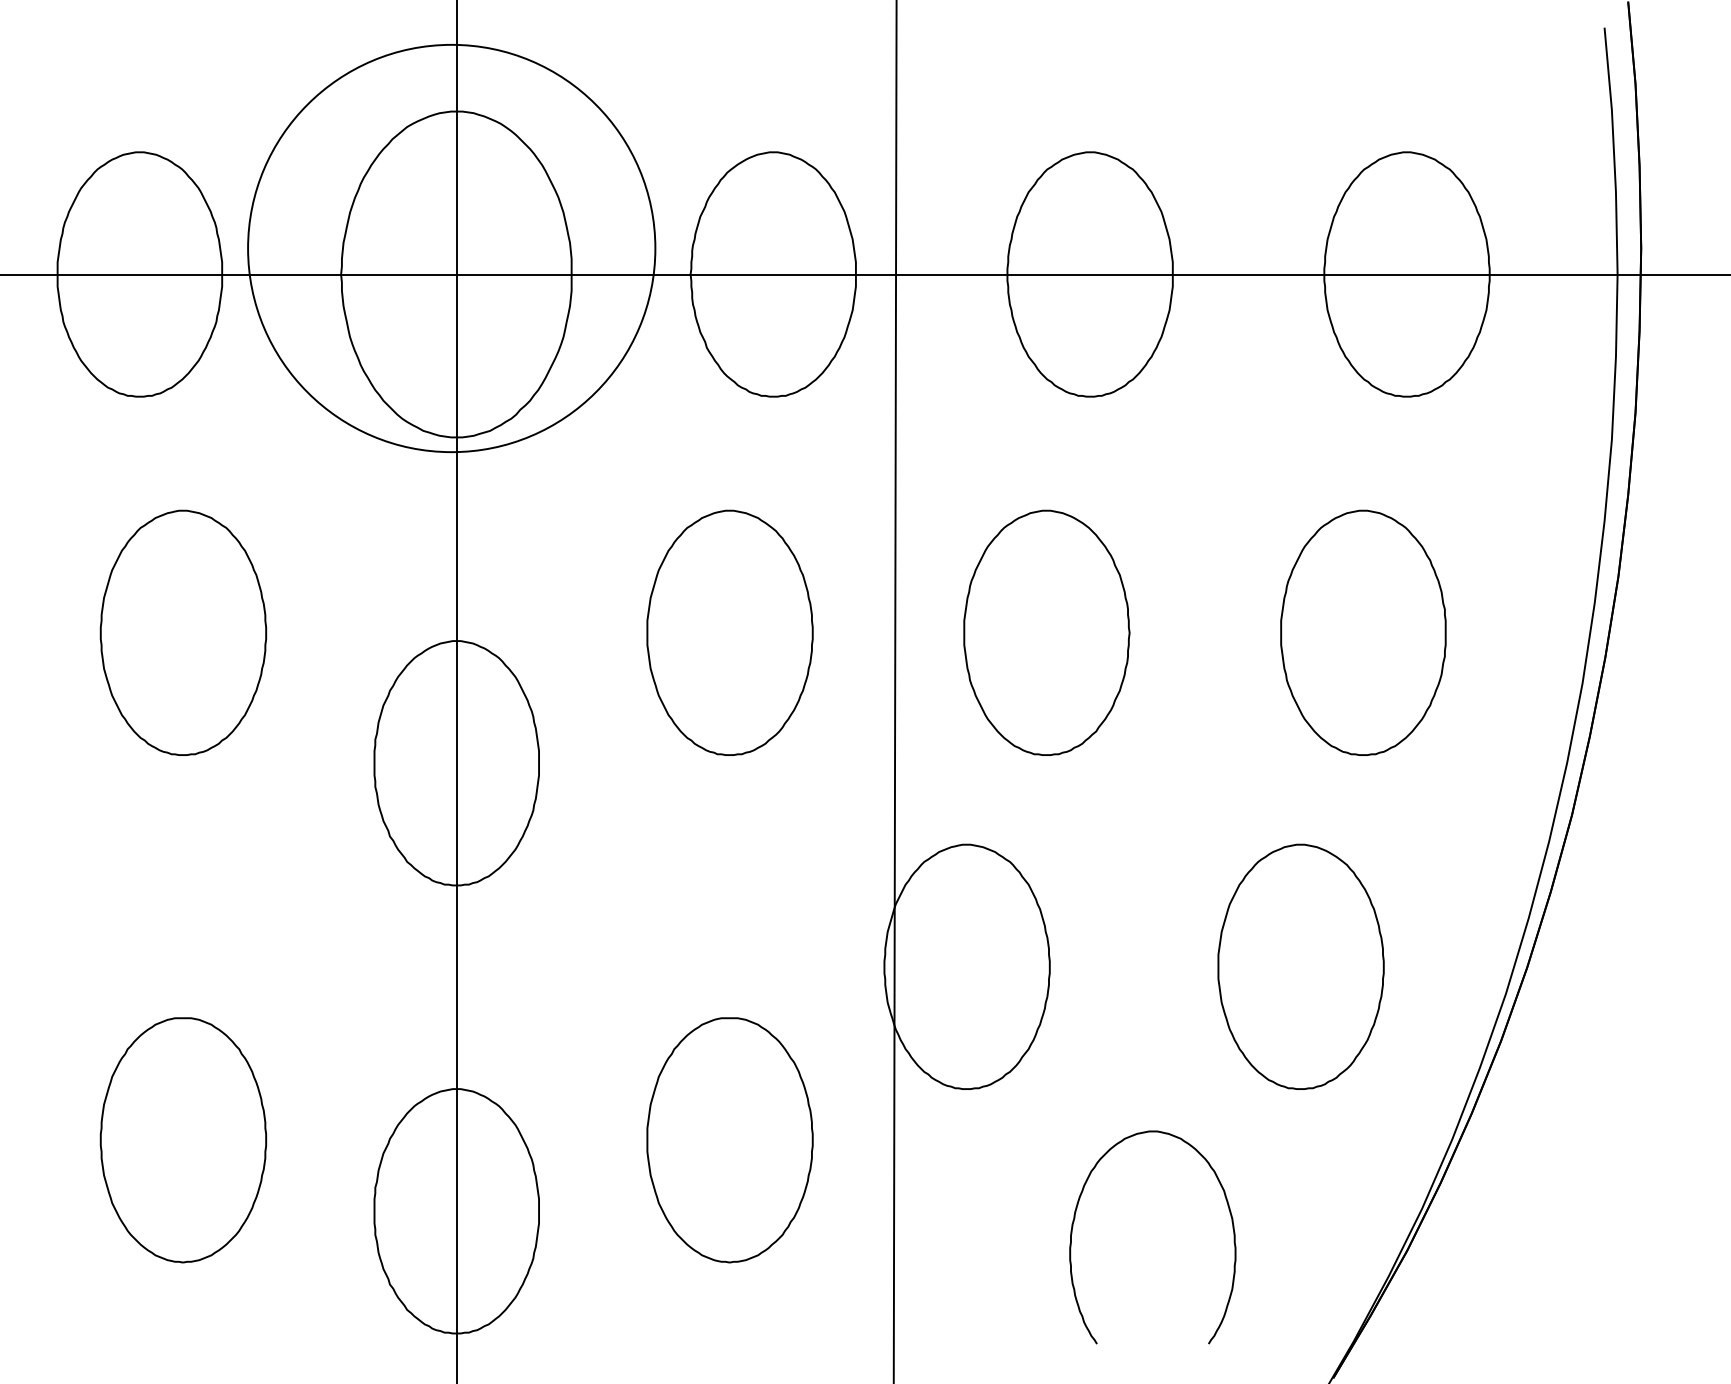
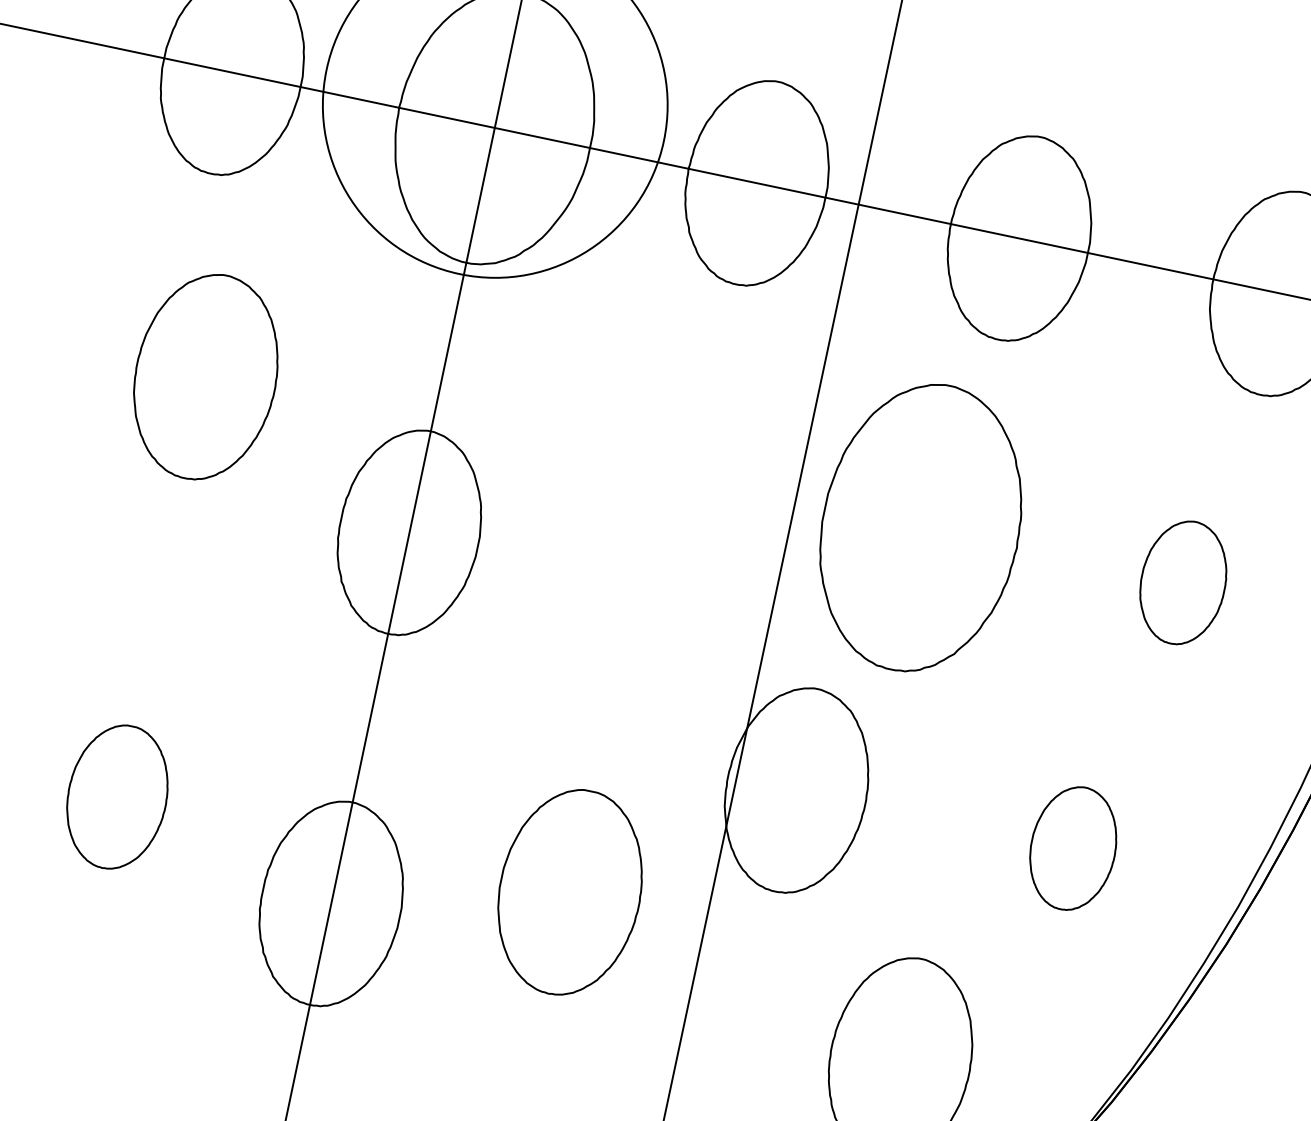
part: (729, 632) -> (658, 471), removed
part: (1046, 632) -> (920, 527), size x1.4
part: (1363, 632) -> (1183, 582), size x0.6
part: (1300, 966) -> (1072, 848), size x0.6
part: (183, 1140) -> (117, 797), size x0.7

